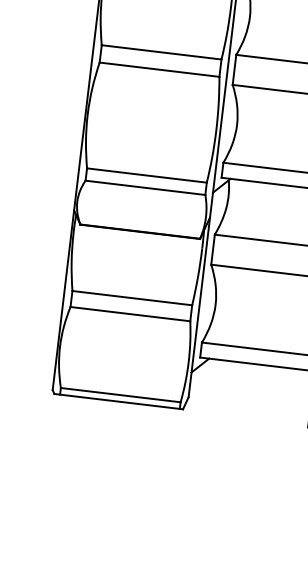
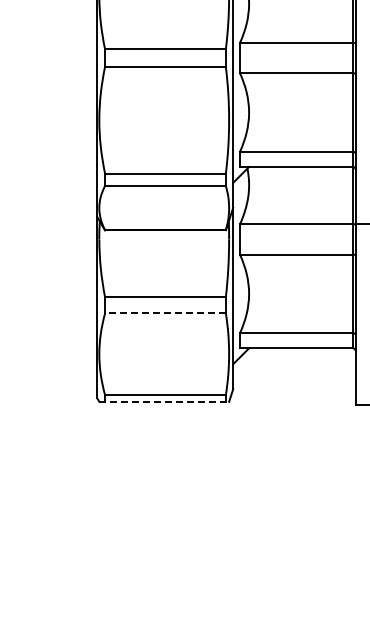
line: (129, 314) -> (164, 313), solid -> dashed
line: (119, 401) -> (164, 401), solid -> dashed

